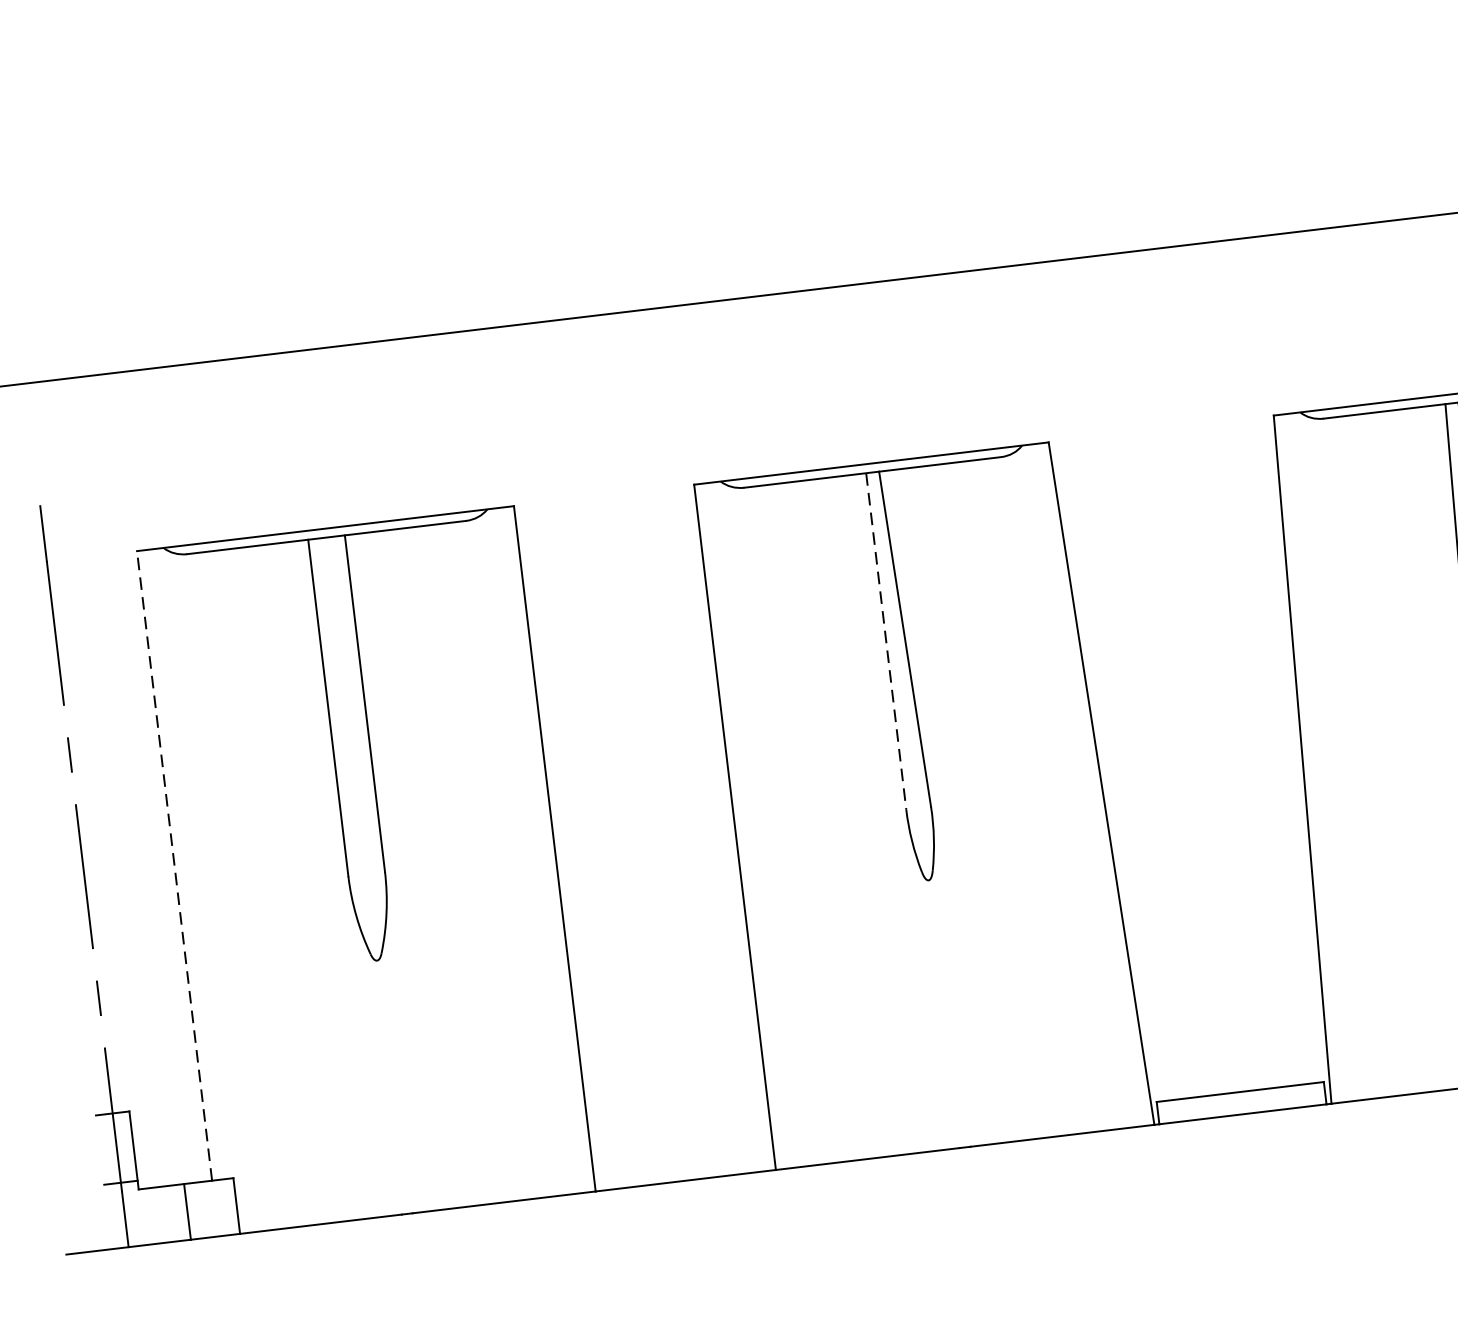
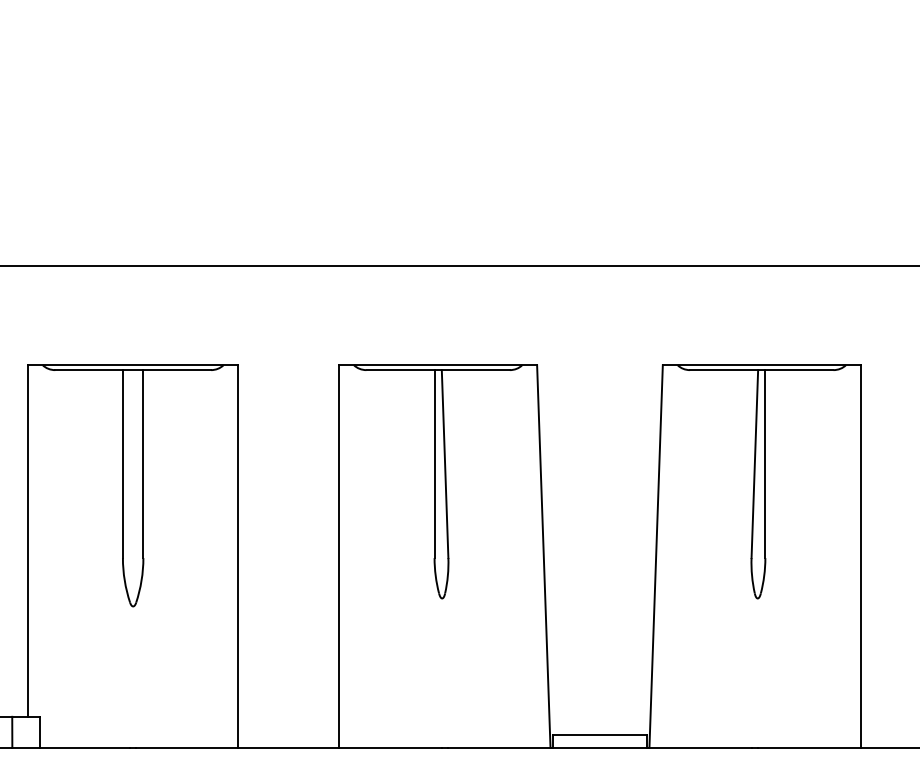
line: (886, 642) -> (434, 464), dashed -> solid
line: (173, 865) -> (27, 540), dashed -> solid

